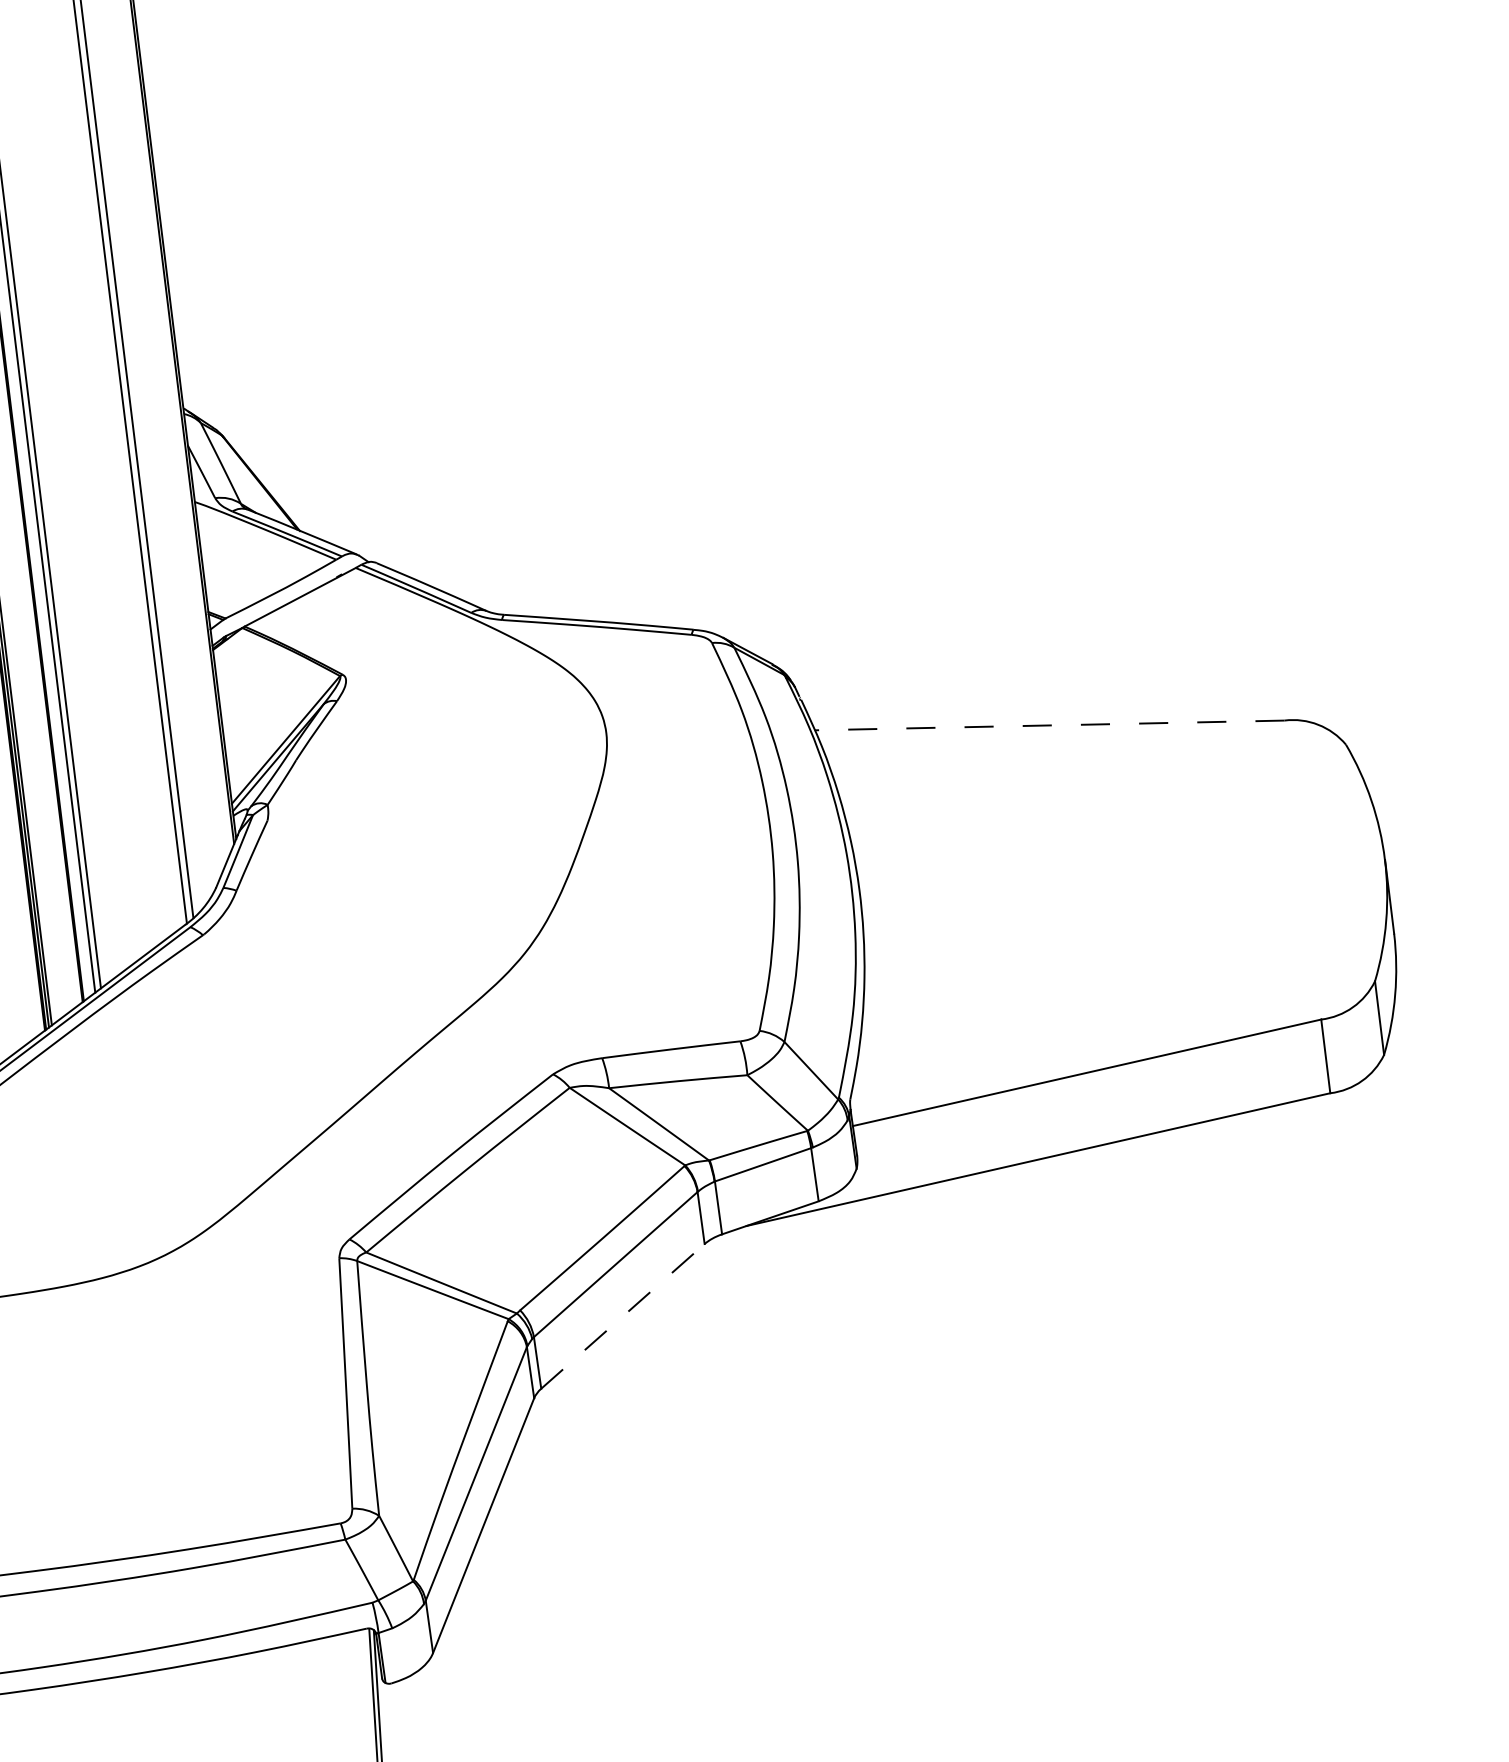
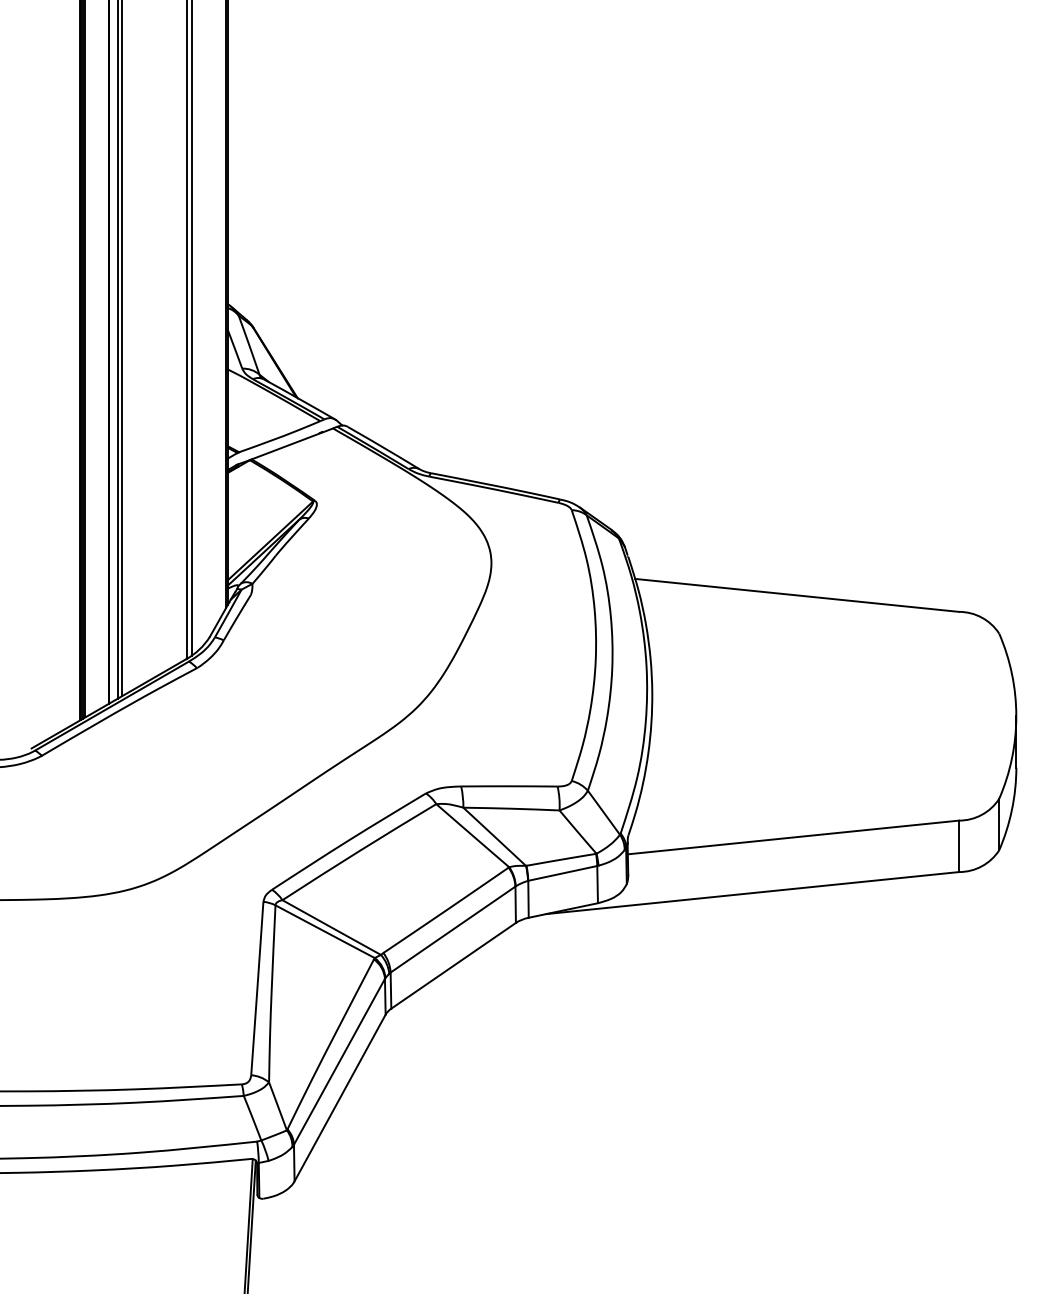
line: (1050, 725) -> (797, 595), dashed -> solid
line: (622, 1315) -> (453, 965), dashed -> solid

